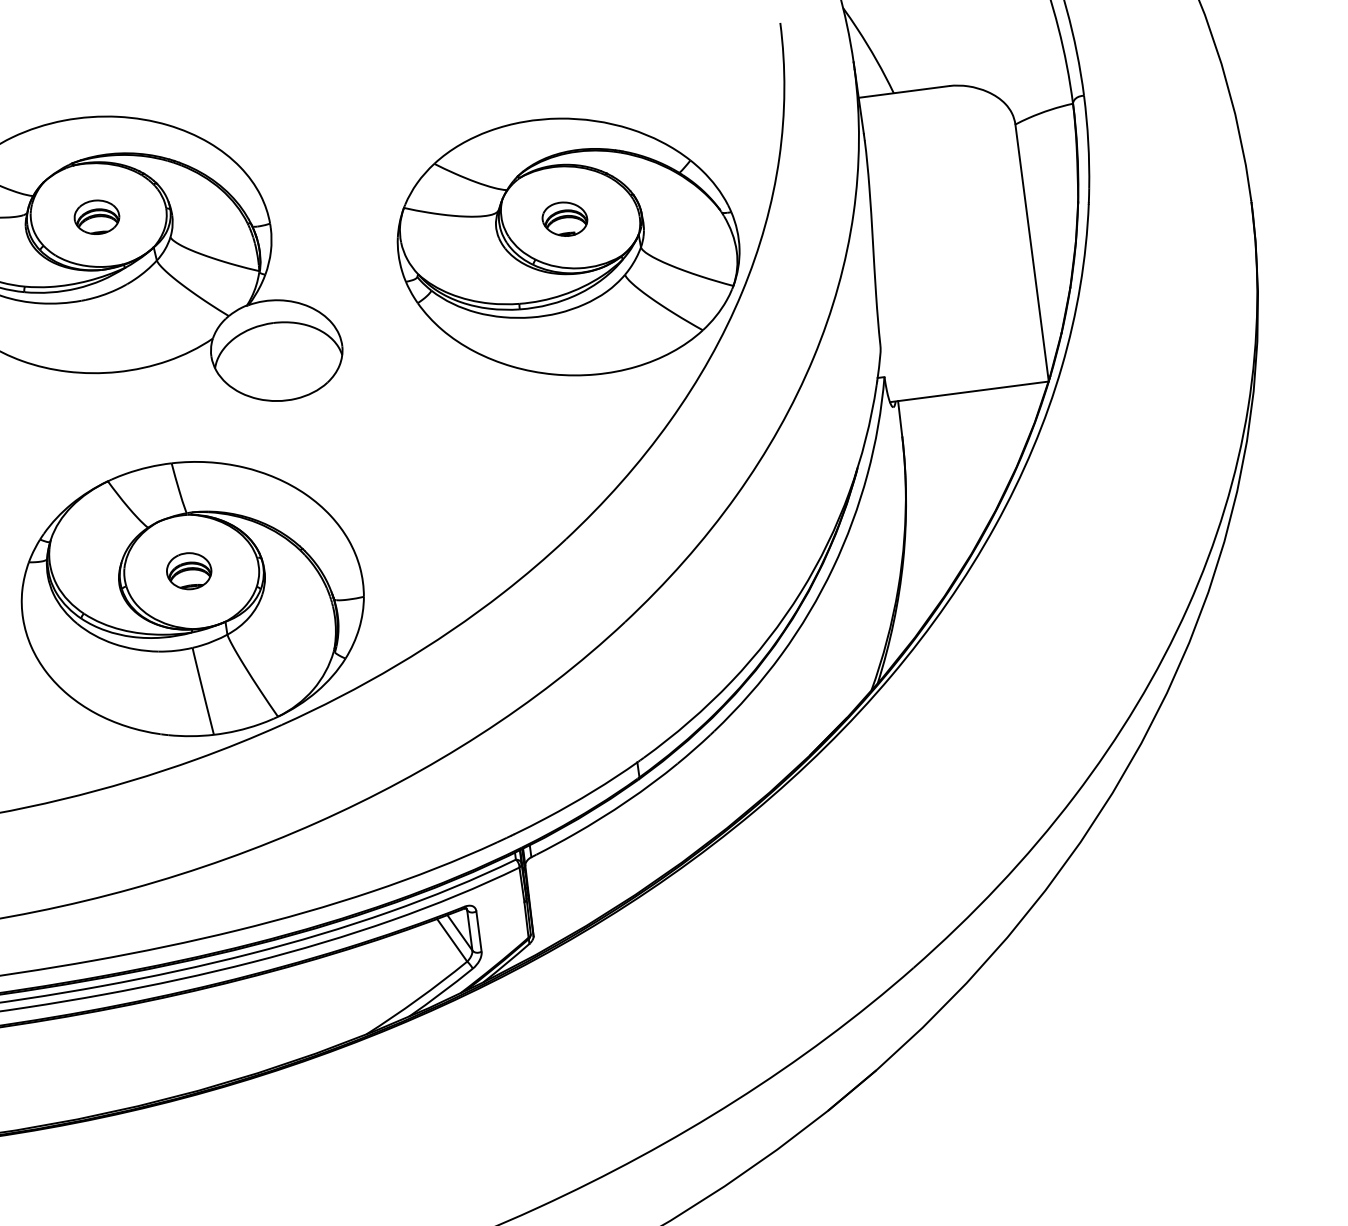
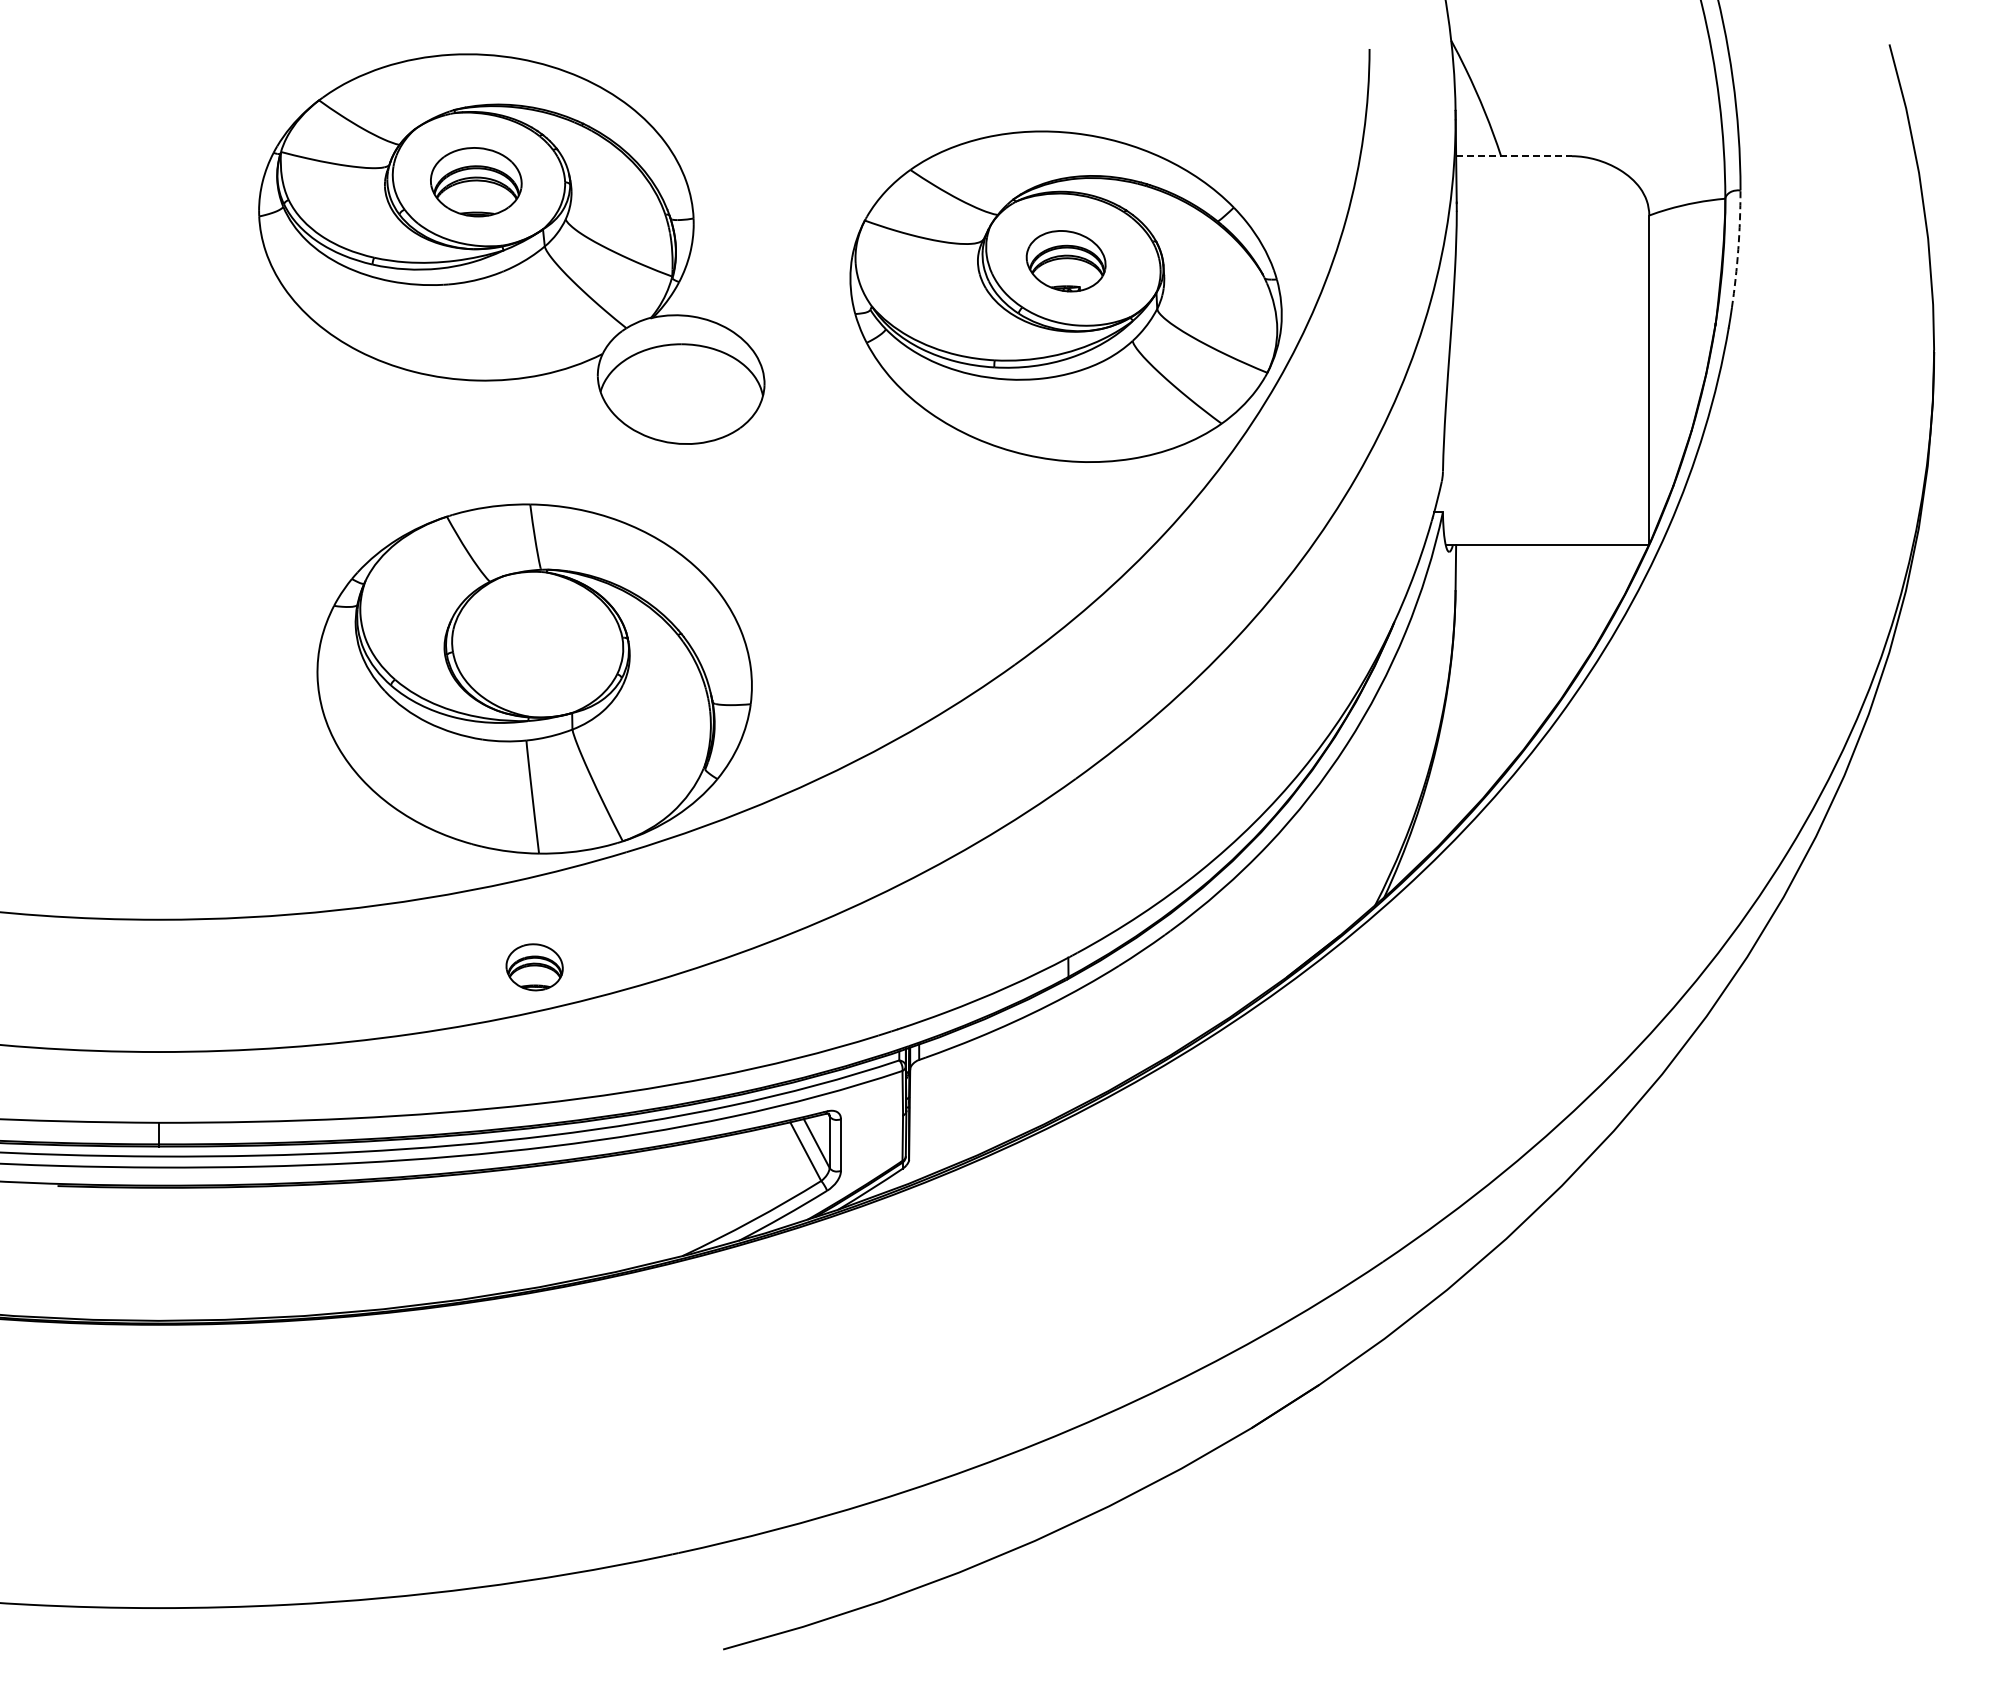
line: (904, 92) -> (1514, 156), solid -> dashed
arc: (1088, 141) -> (1738, 249), solid -> dashed
part: (97, 216) -> (476, 181), size x1.6
part: (564, 218) -> (1065, 260), size x1.4
part: (189, 571) -> (534, 967), moved

